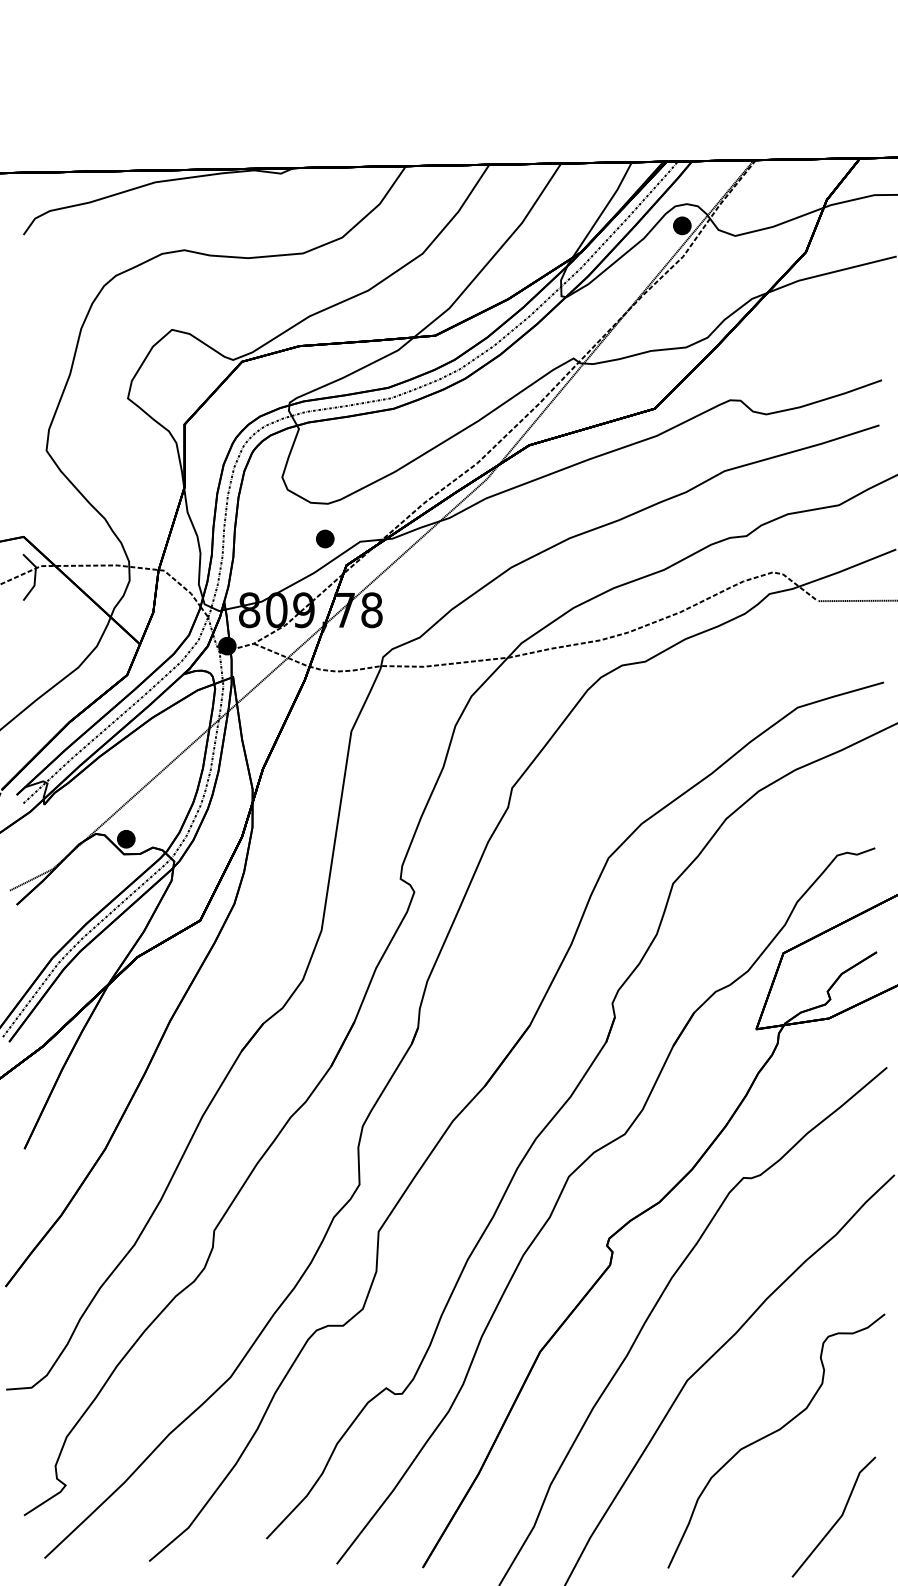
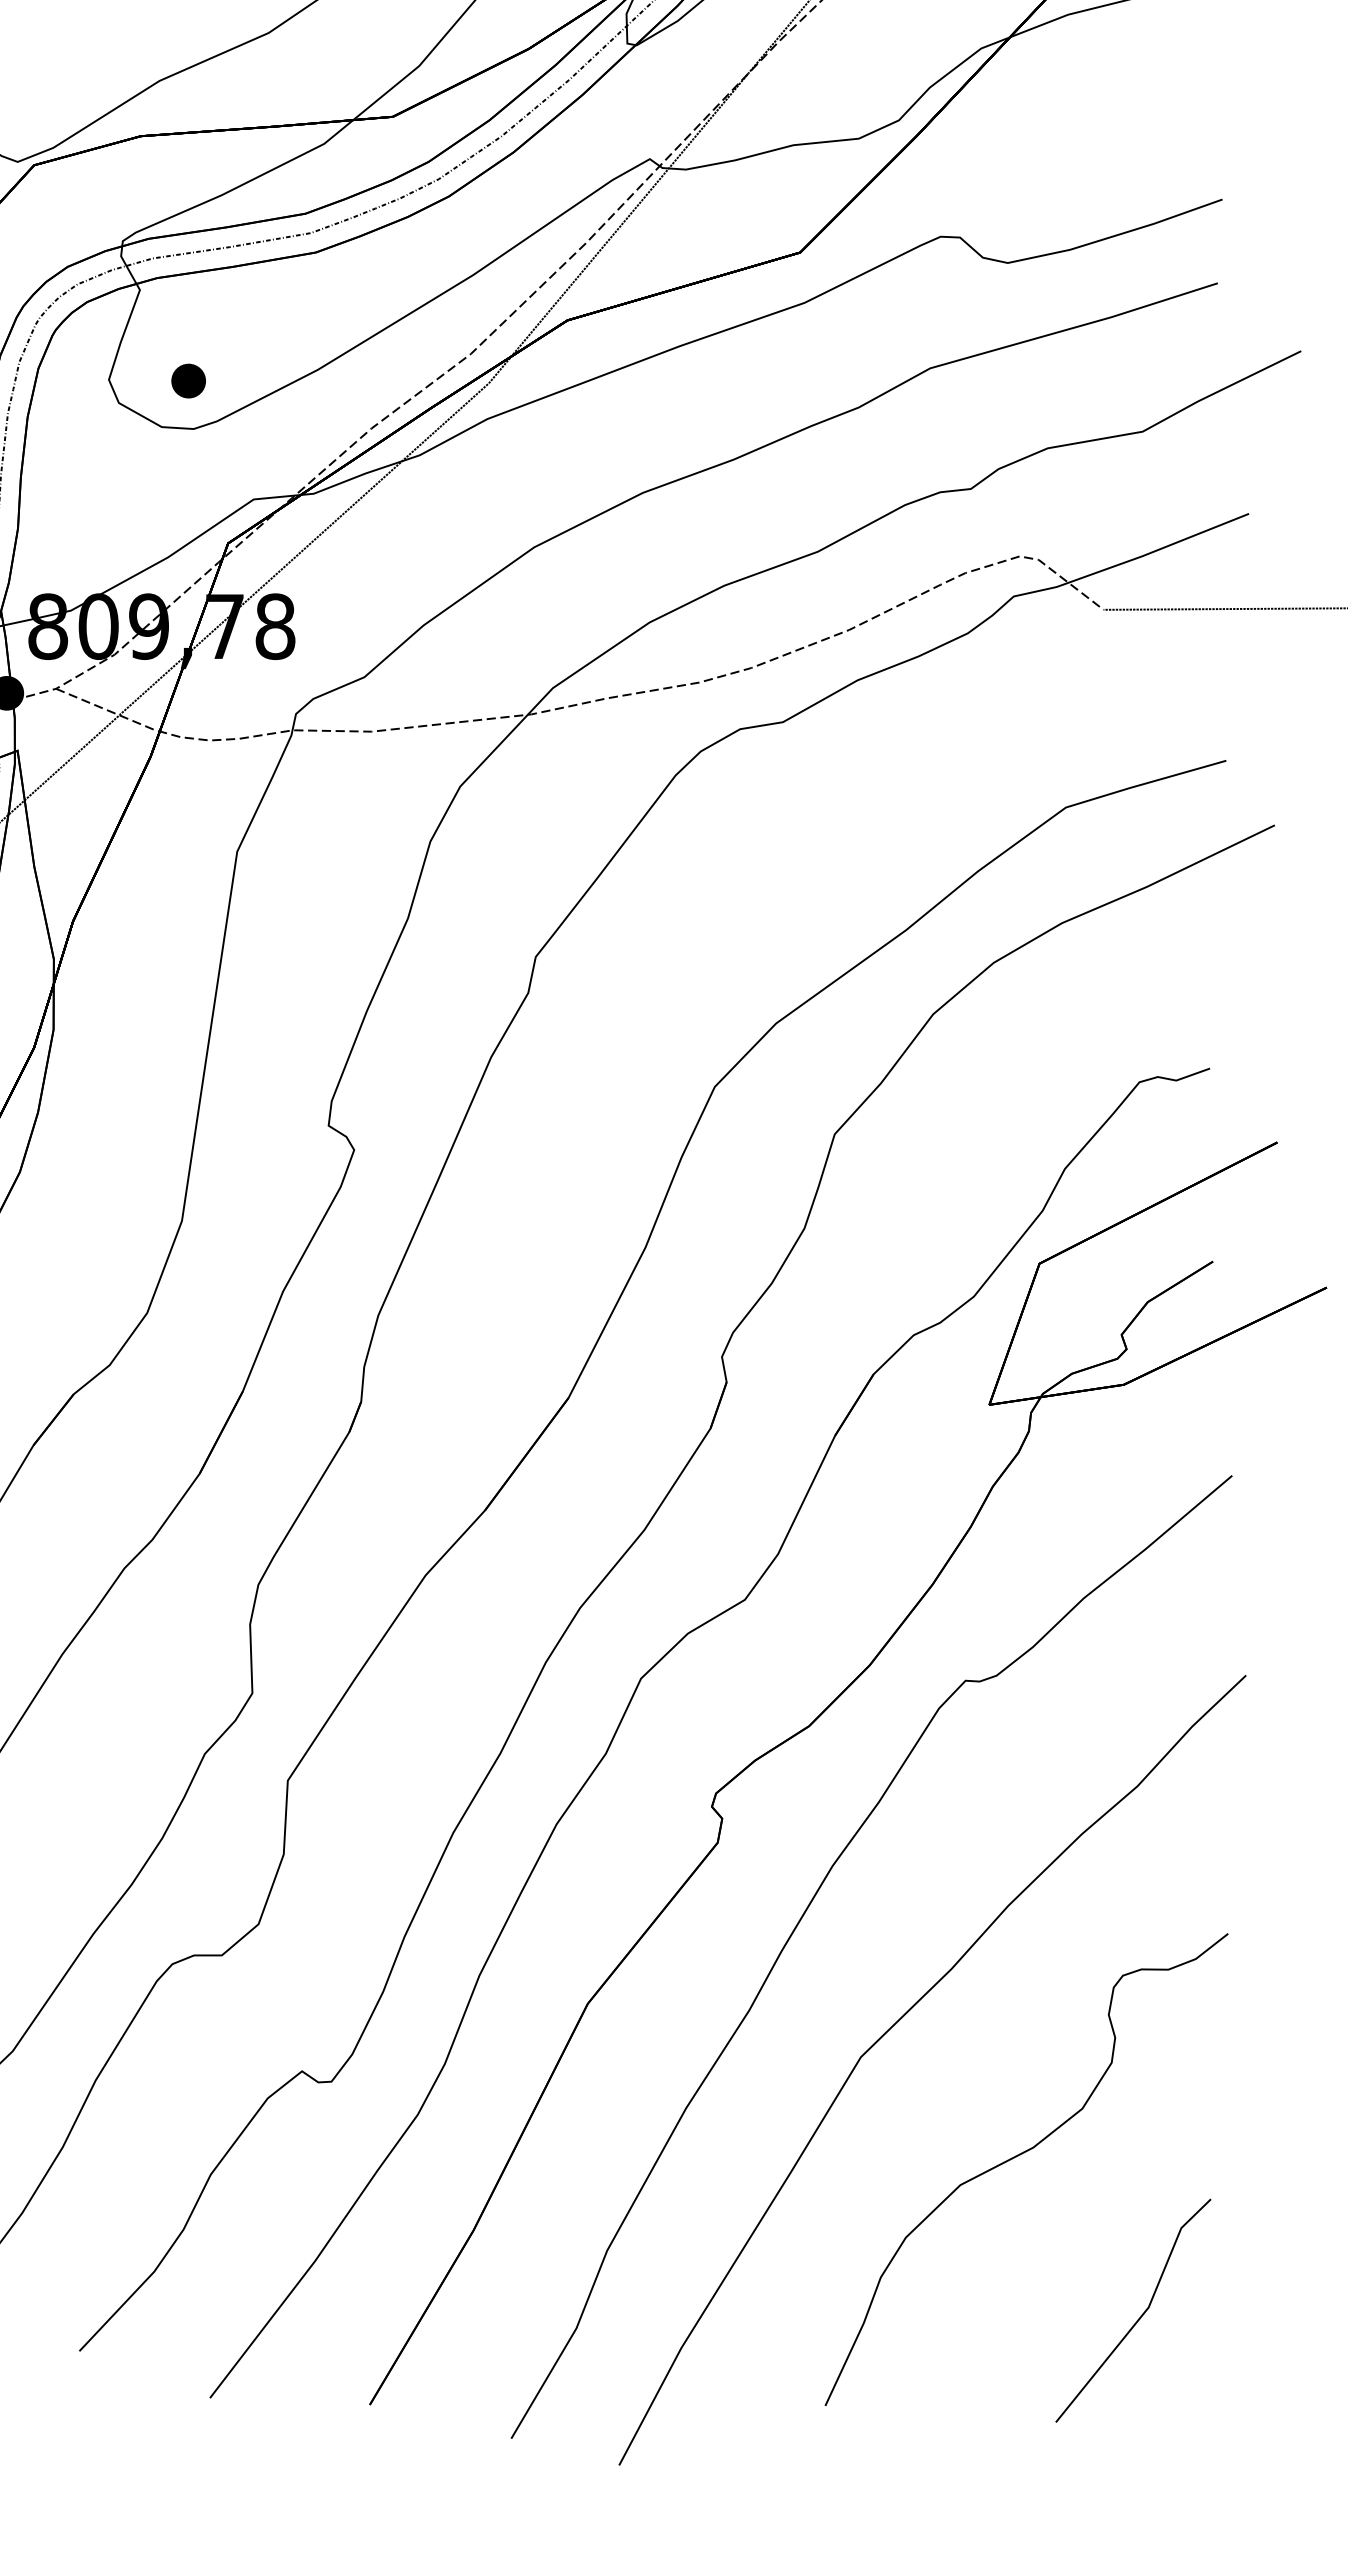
part: (325, 538) -> (189, 380), moved

